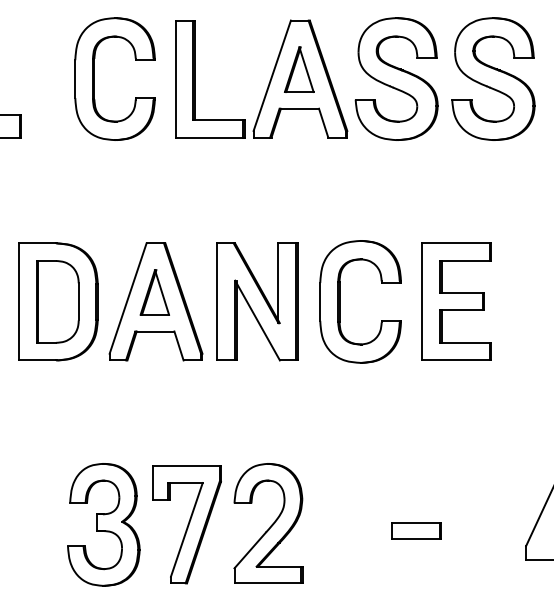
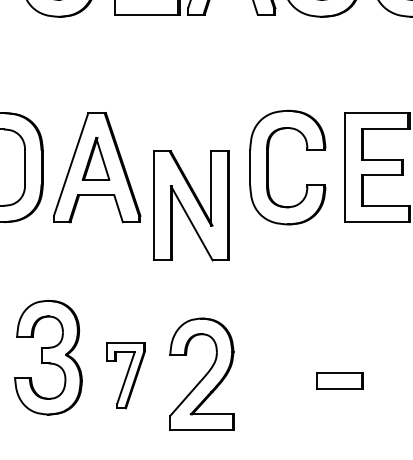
part: (257, 301) -> (191, 205), moved
part: (103, 524) -> (48, 357), moved
part: (186, 524) -> (125, 375), size x0.6

